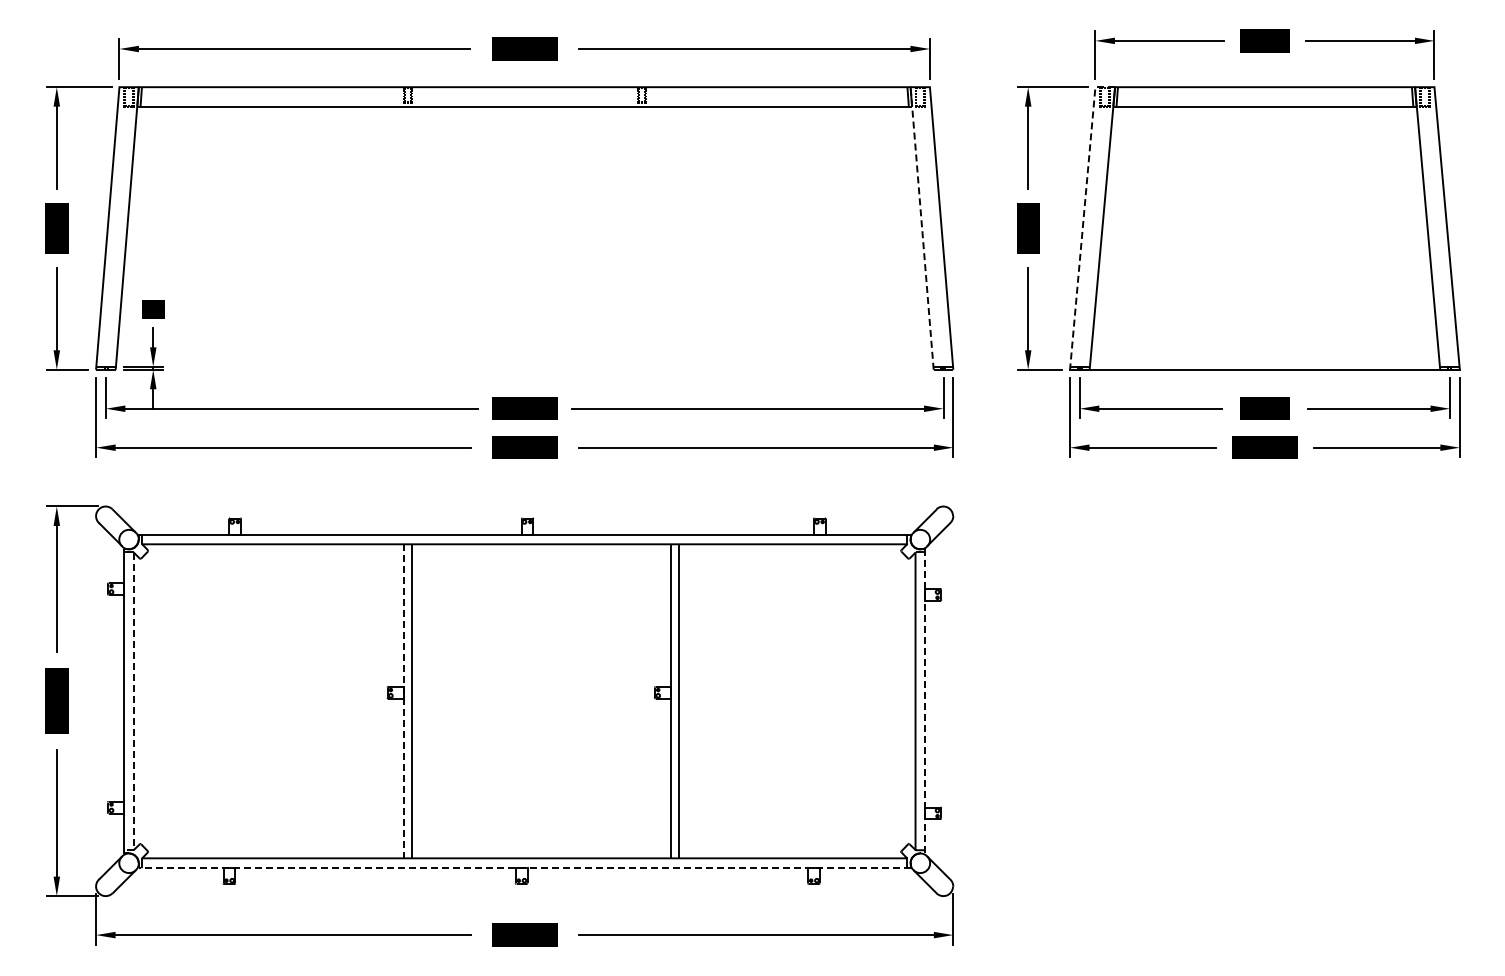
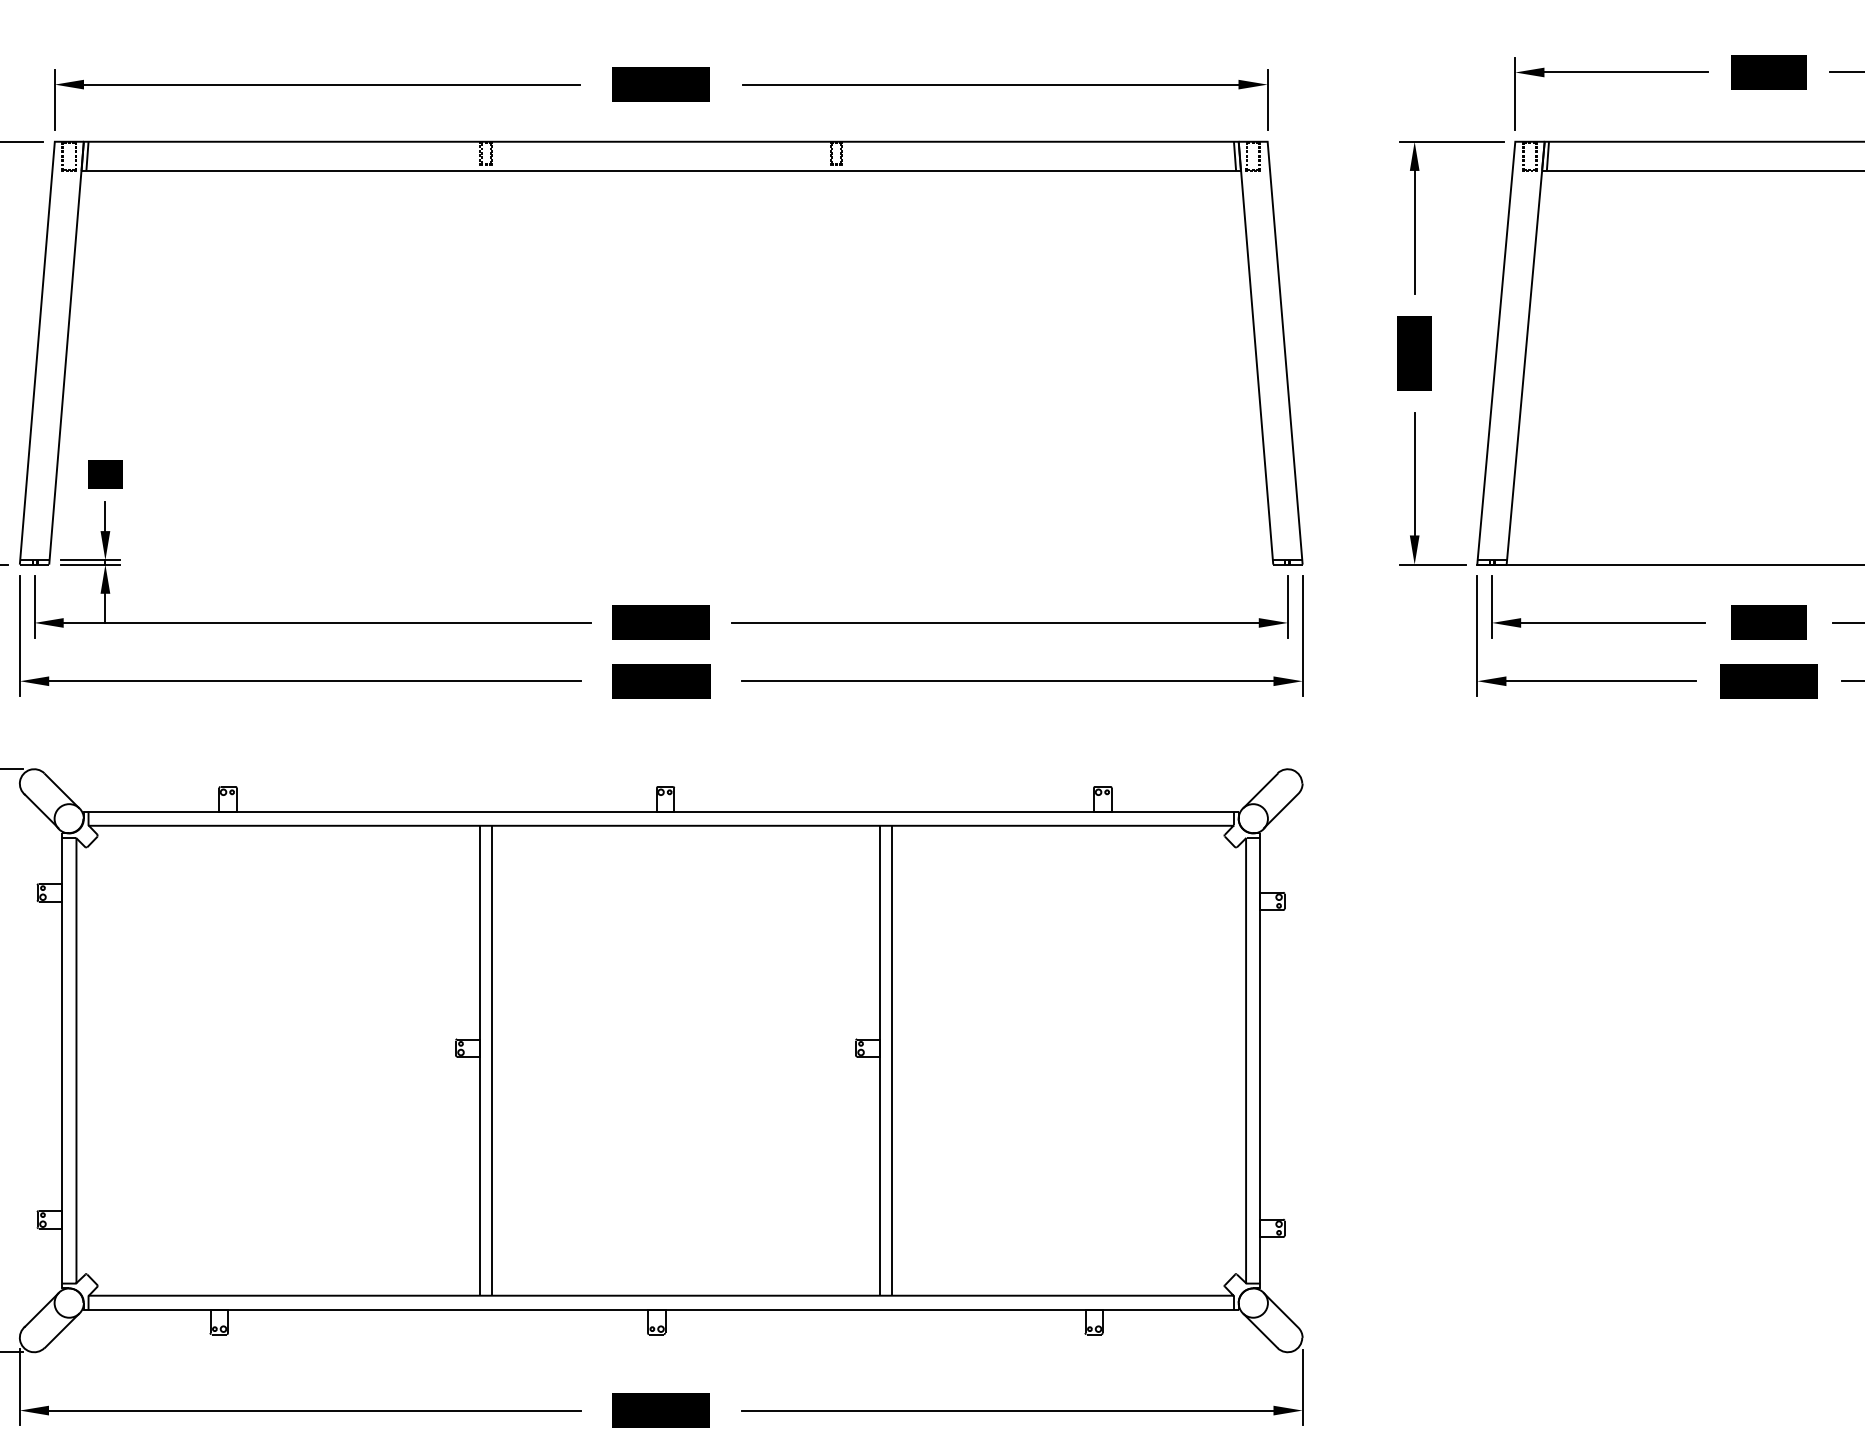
line: (1083, 218) -> (1497, 338), dashed -> solid
line: (922, 228) -> (1256, 353), dashed -> solid
line: (403, 701) -> (479, 1061), dashed -> solid
line: (925, 704) -> (1261, 1065), dashed -> solid
line: (133, 708) -> (75, 1071), dashed -> solid
line: (521, 868) -> (656, 1310), dashed -> solid

